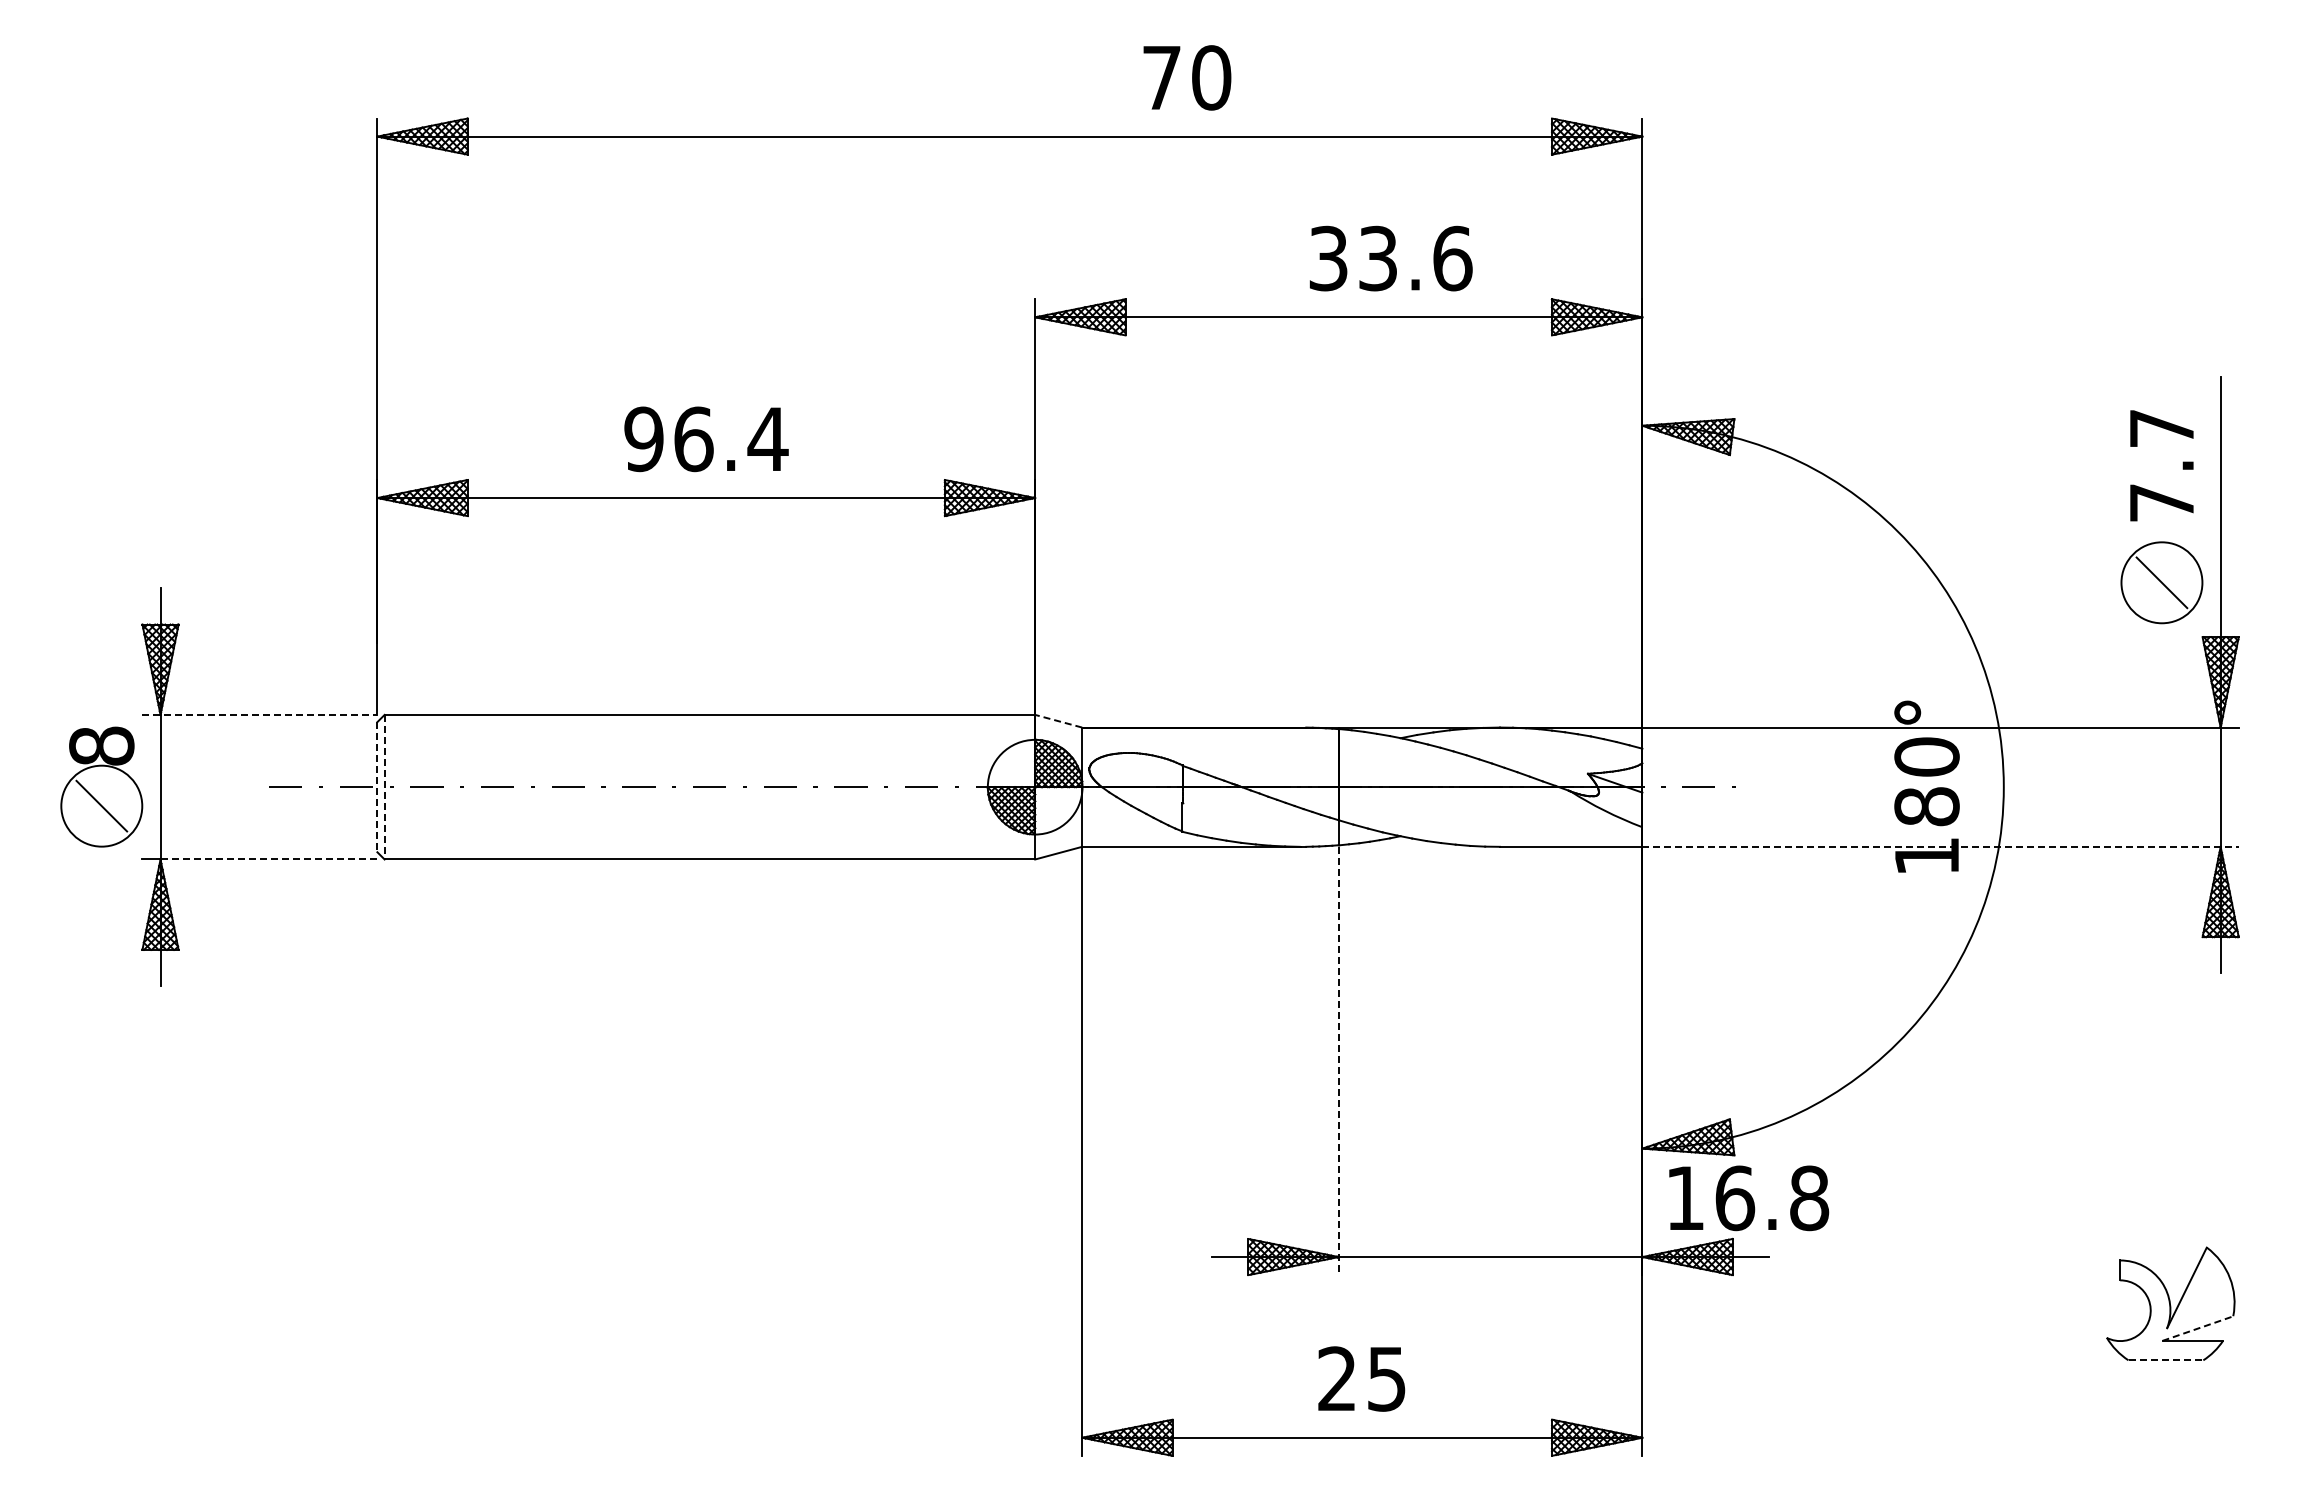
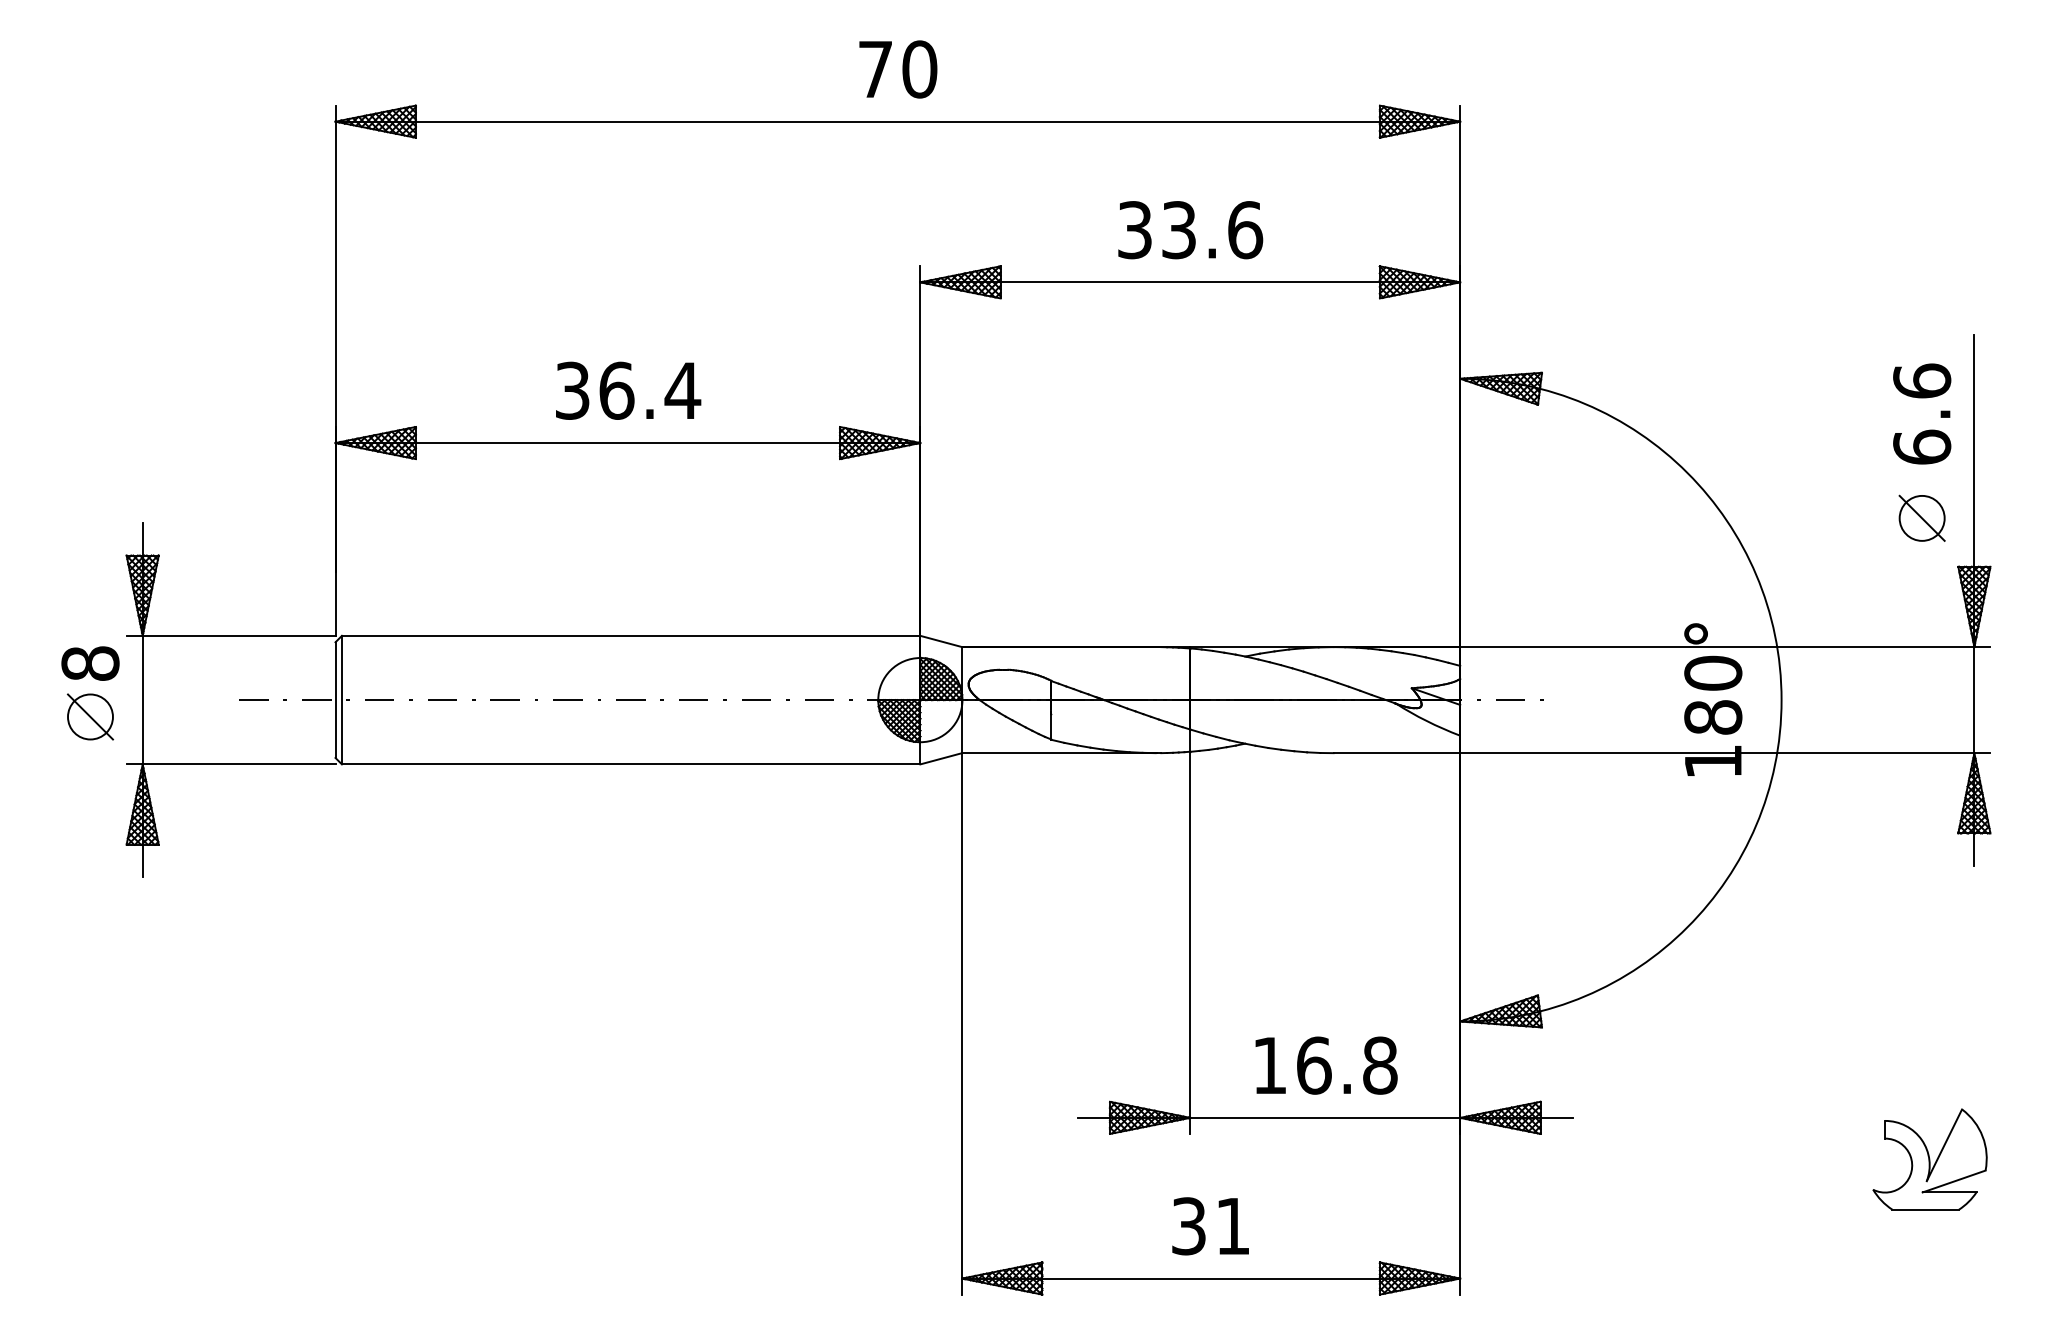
text: (1187, 77) -> (898, 69), moved
text: (1390, 258) -> (1190, 230), moved
text: (643, 438) -> (572, 390), 96.4 -> 36.4
text: (2161, 465) -> (1921, 414), 7.7 -> 6.6
circle: (2161, 582) -> (1921, 518), size x0.62
line: (260, 714) -> (231, 635), dashed -> solid
line: (1058, 721) -> (941, 641), dashed -> solid
line: (377, 787) -> (335, 700), dashed -> solid
line: (384, 787) -> (341, 700), dashed -> solid
circle: (101, 805) -> (90, 716), size x0.62
line: (1941, 846) -> (1726, 752), dashed -> solid
line: (268, 859) -> (238, 764), dashed -> solid
line: (1338, 1061) -> (1190, 944), dashed -> solid
text: (1749, 1198) -> (1326, 1065), moved
line: (2198, 1328) -> (1954, 1181), dashed -> solid
line: (2166, 1360) -> (1926, 1209), dashed -> solid
text: (1361, 1378) -> (1210, 1225), 25 -> 31

